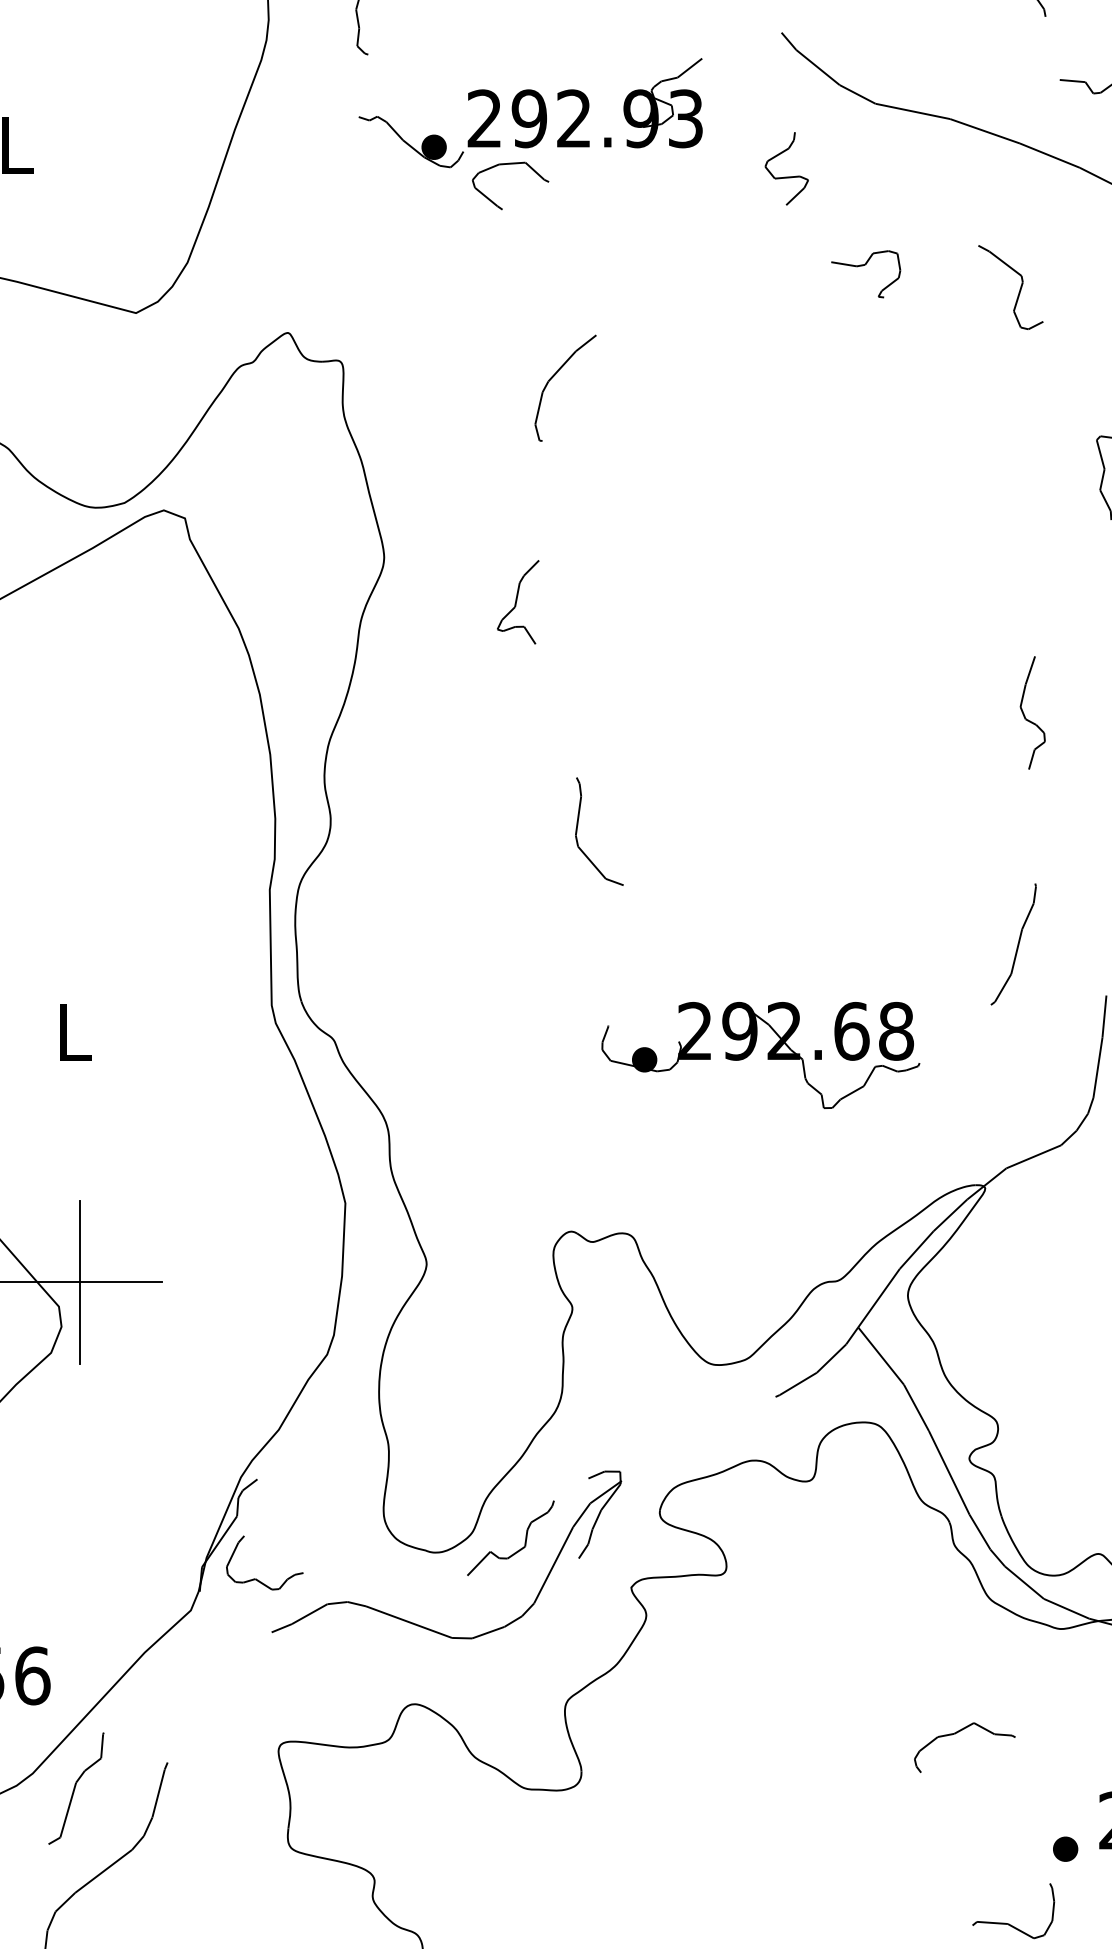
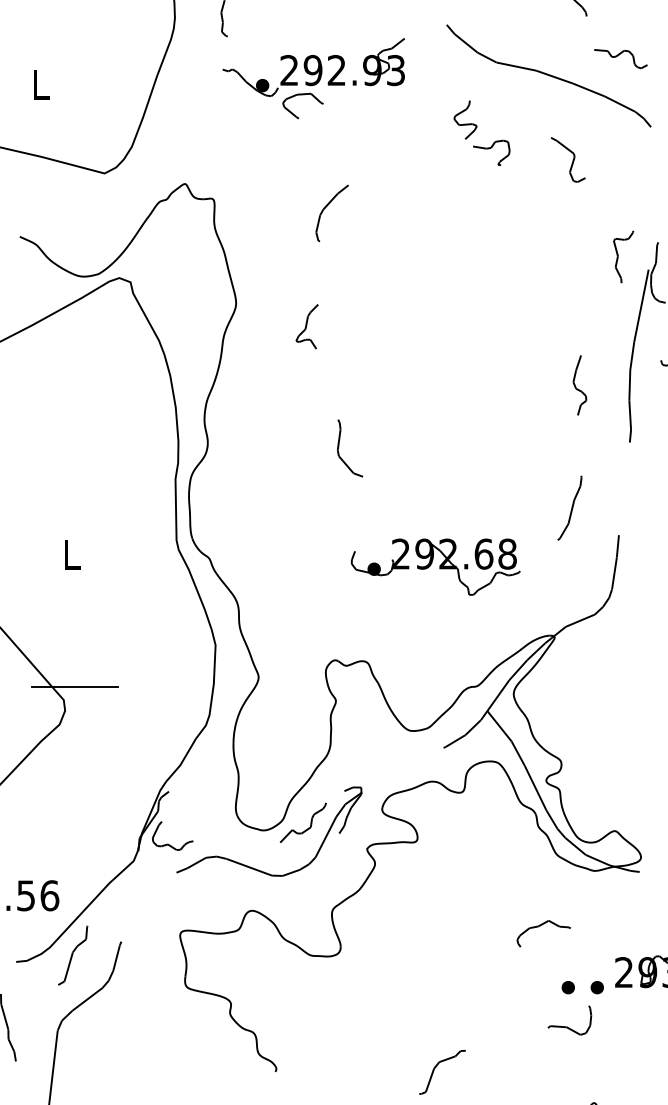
curve: (786, 175) -> (465, 123), moved
line: (81, 1282) -> (75, 687), removed
part: (1009, 1848) -> (567, 987), added

